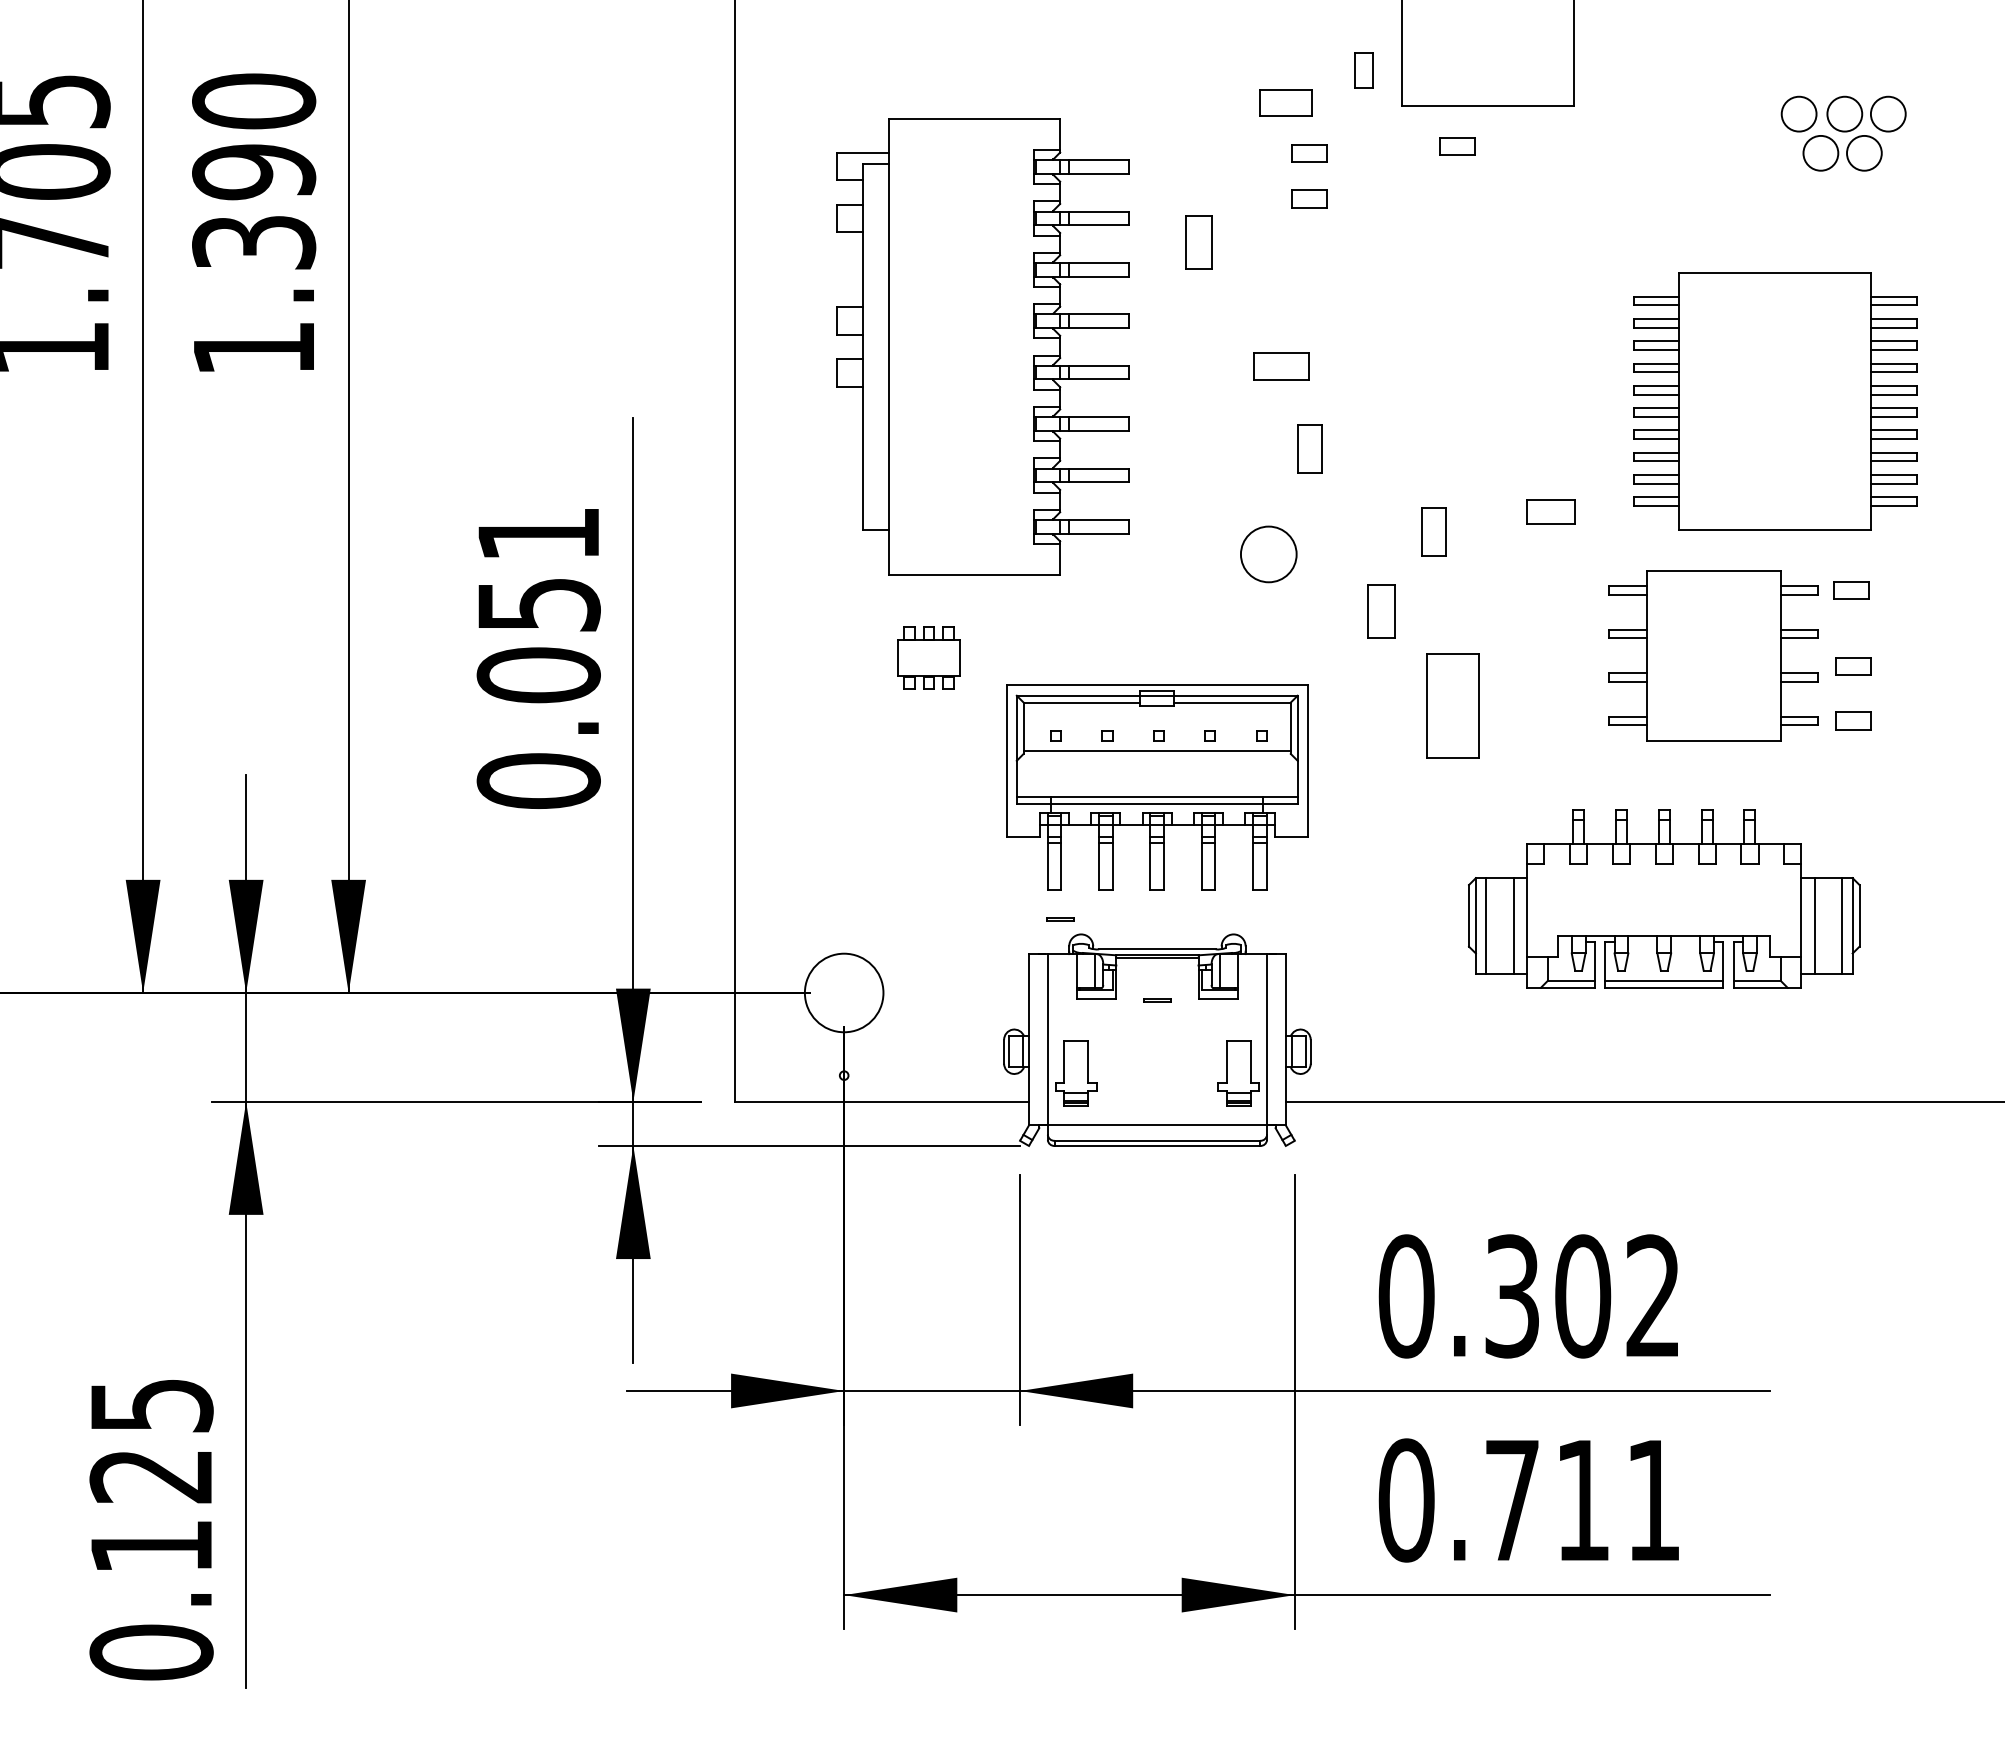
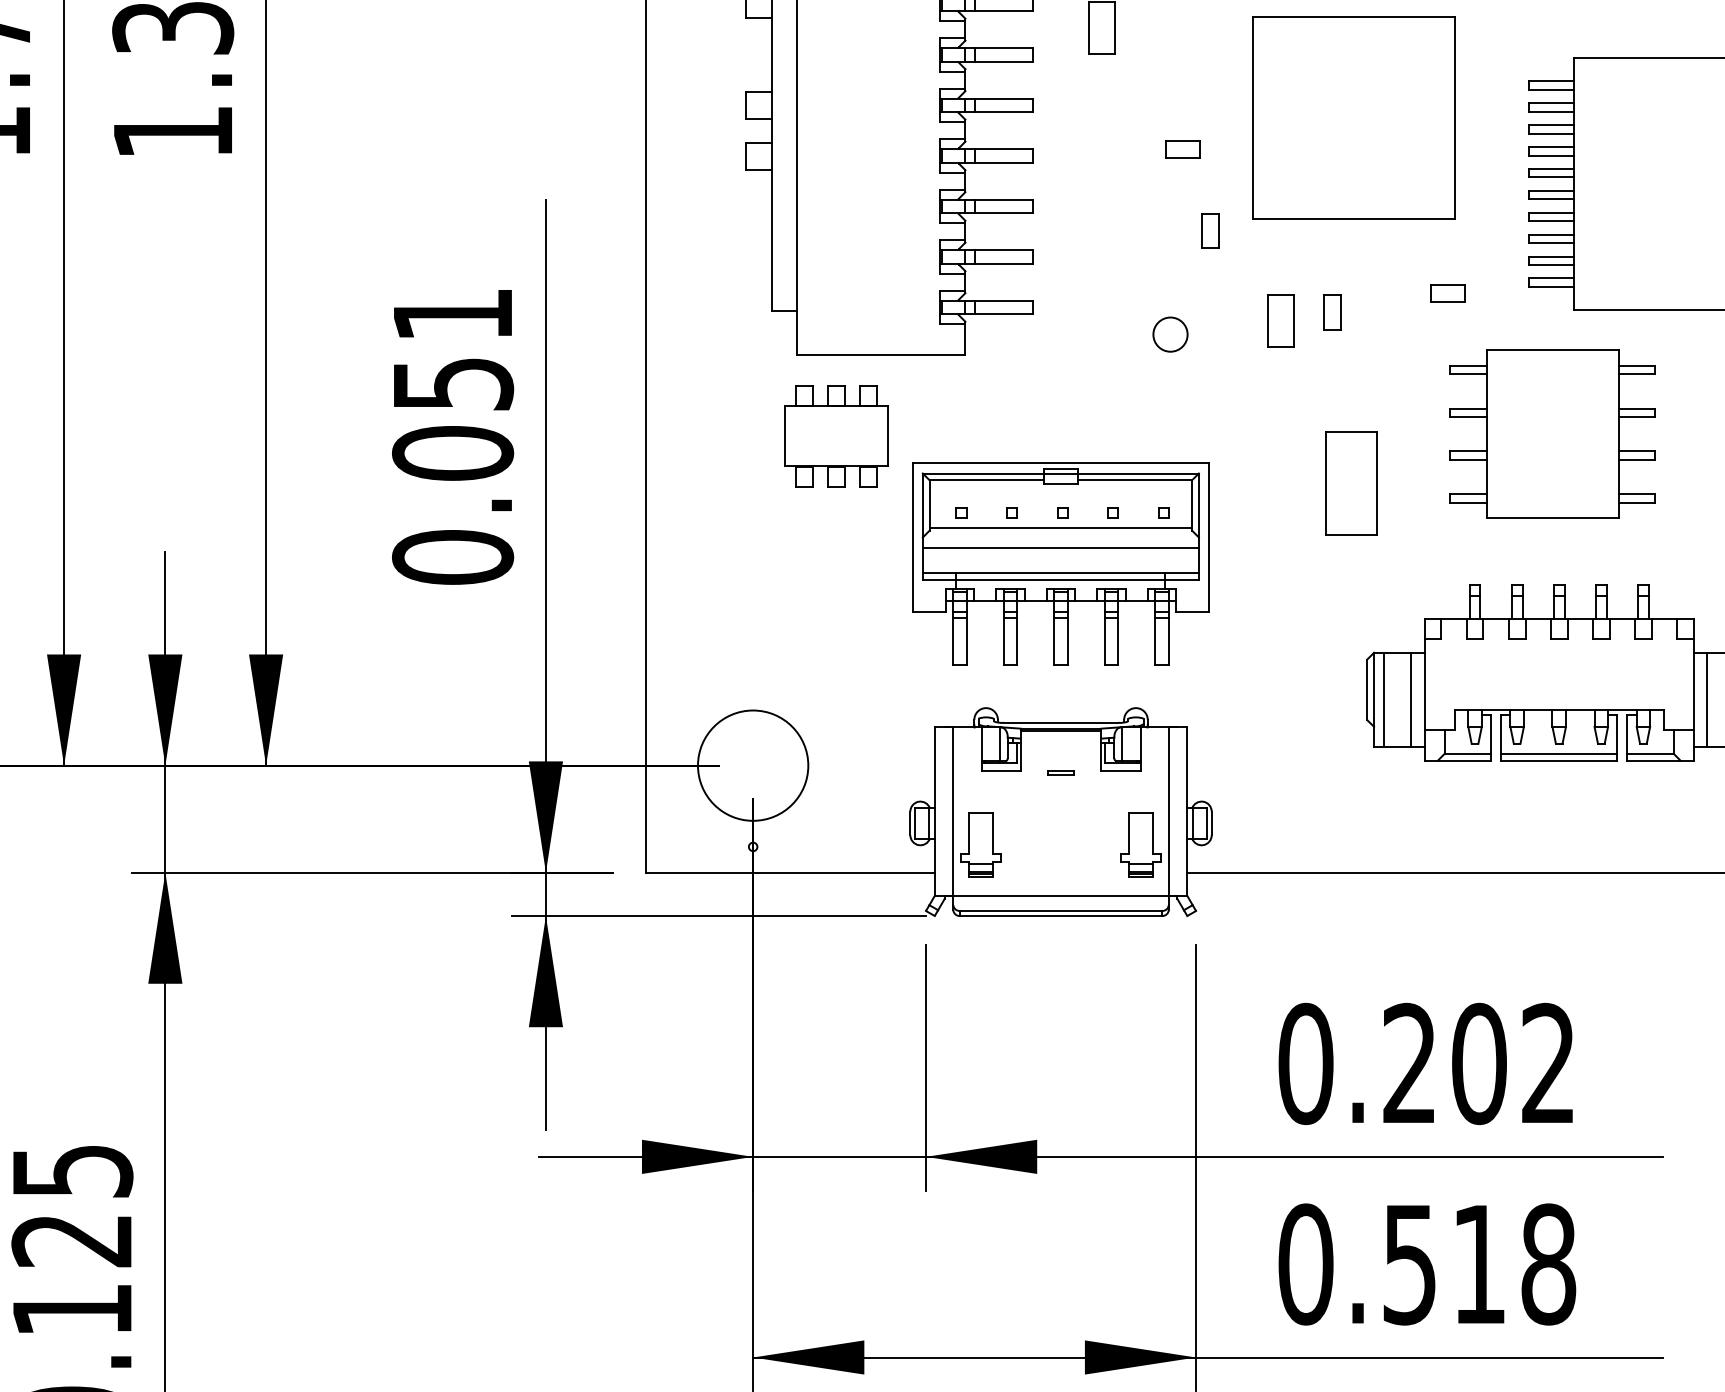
part: (1455, 333) -> (1354, 117), added
part: (1281, 366) -> (1182, 149), size x0.62
part: (1309, 449) -> (1210, 231), size x0.71
part: (1551, 512) -> (1448, 293), size x0.71
part: (1433, 531) -> (1332, 312), size x0.71
circle: (1268, 554) -> (1170, 334), size x0.62
part: (1381, 611) -> (1281, 320), moved
part: (1713, 655) -> (1552, 433), moved
part: (928, 657) -> (836, 435), size x1.67
line: (1156, 771) -> (1060, 547), added
line: (1060, 918) -> (965, 692), removed
circle: (844, 992) -> (753, 765), size x1.43
text: (1511, 1296) -> (1409, 1063), 0.302 -> 0.202
text: (1583, 1500) -> (1479, 1264), 0.711 -> 0.518

